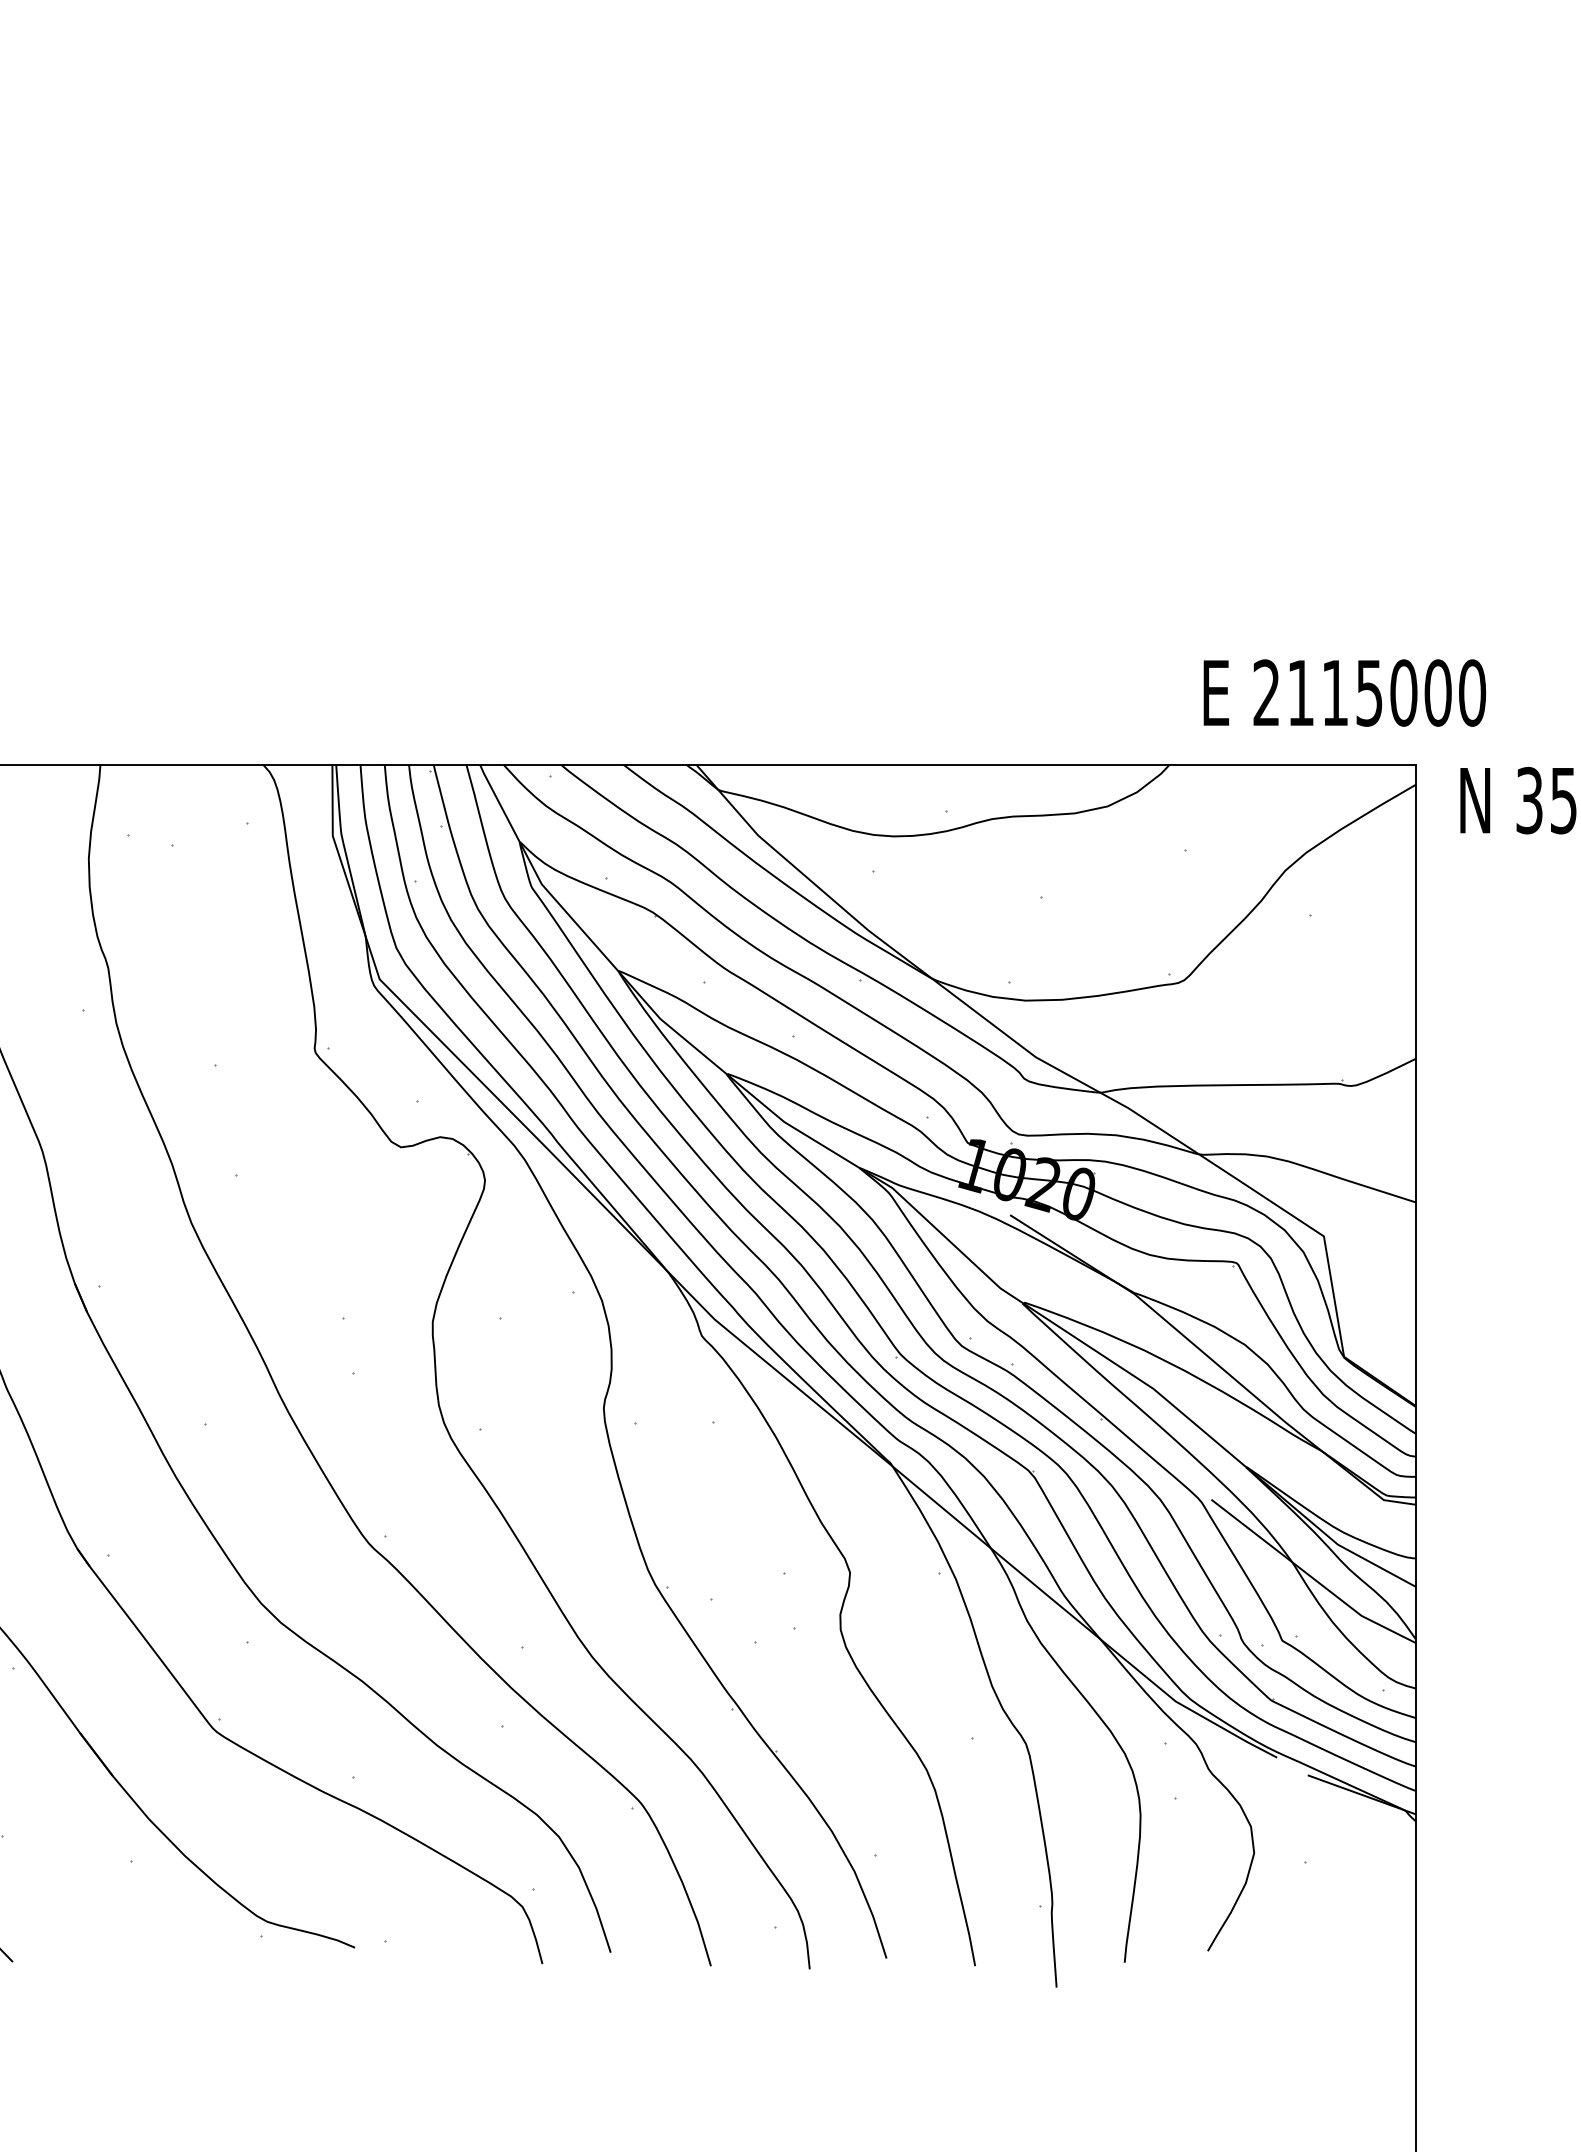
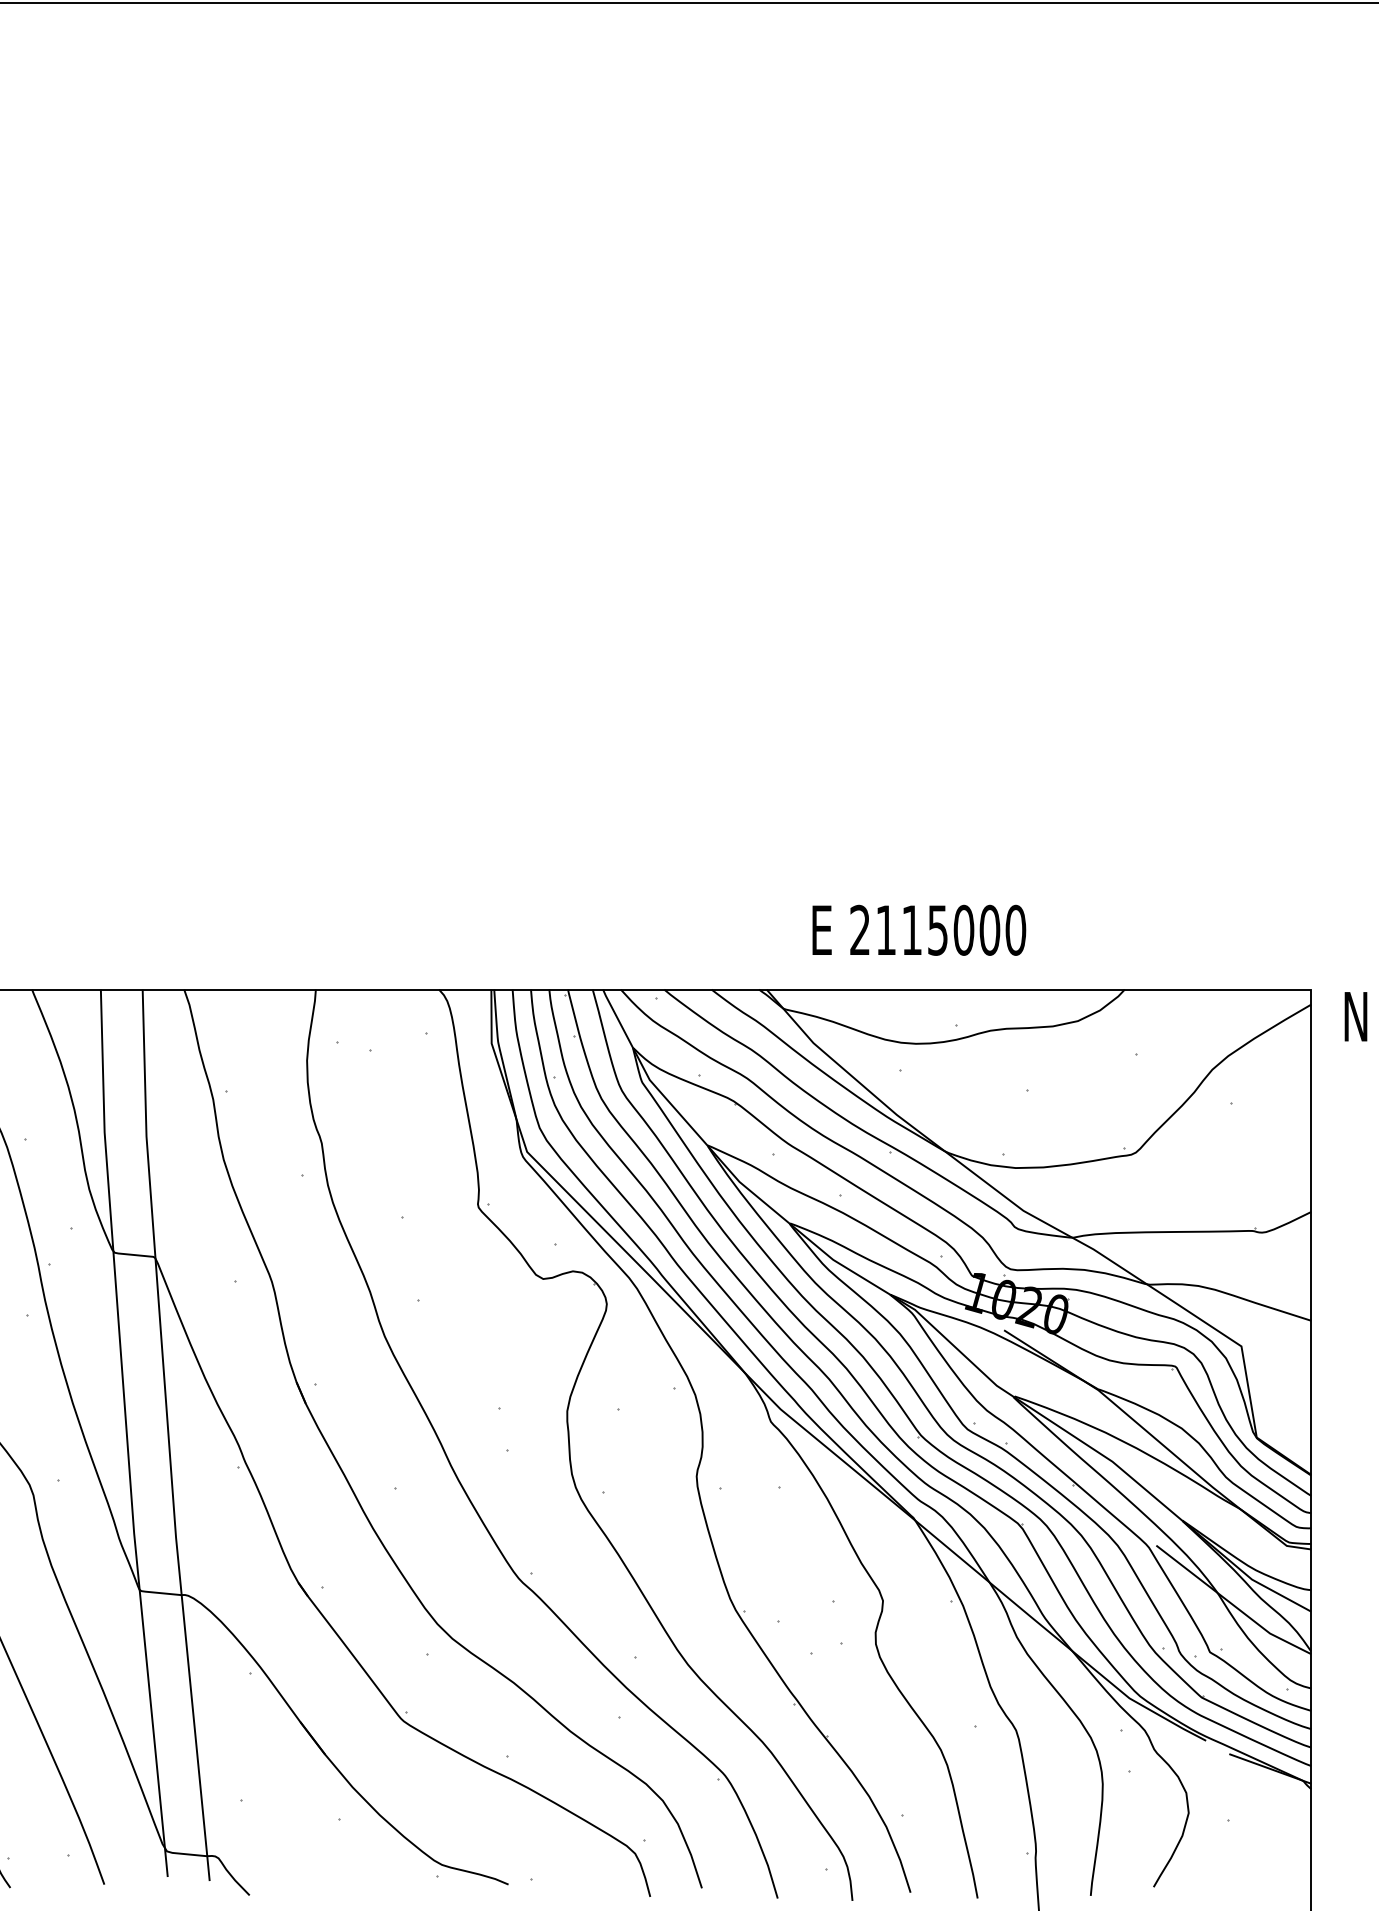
text: (1345, 691) -> (919, 929), moved

